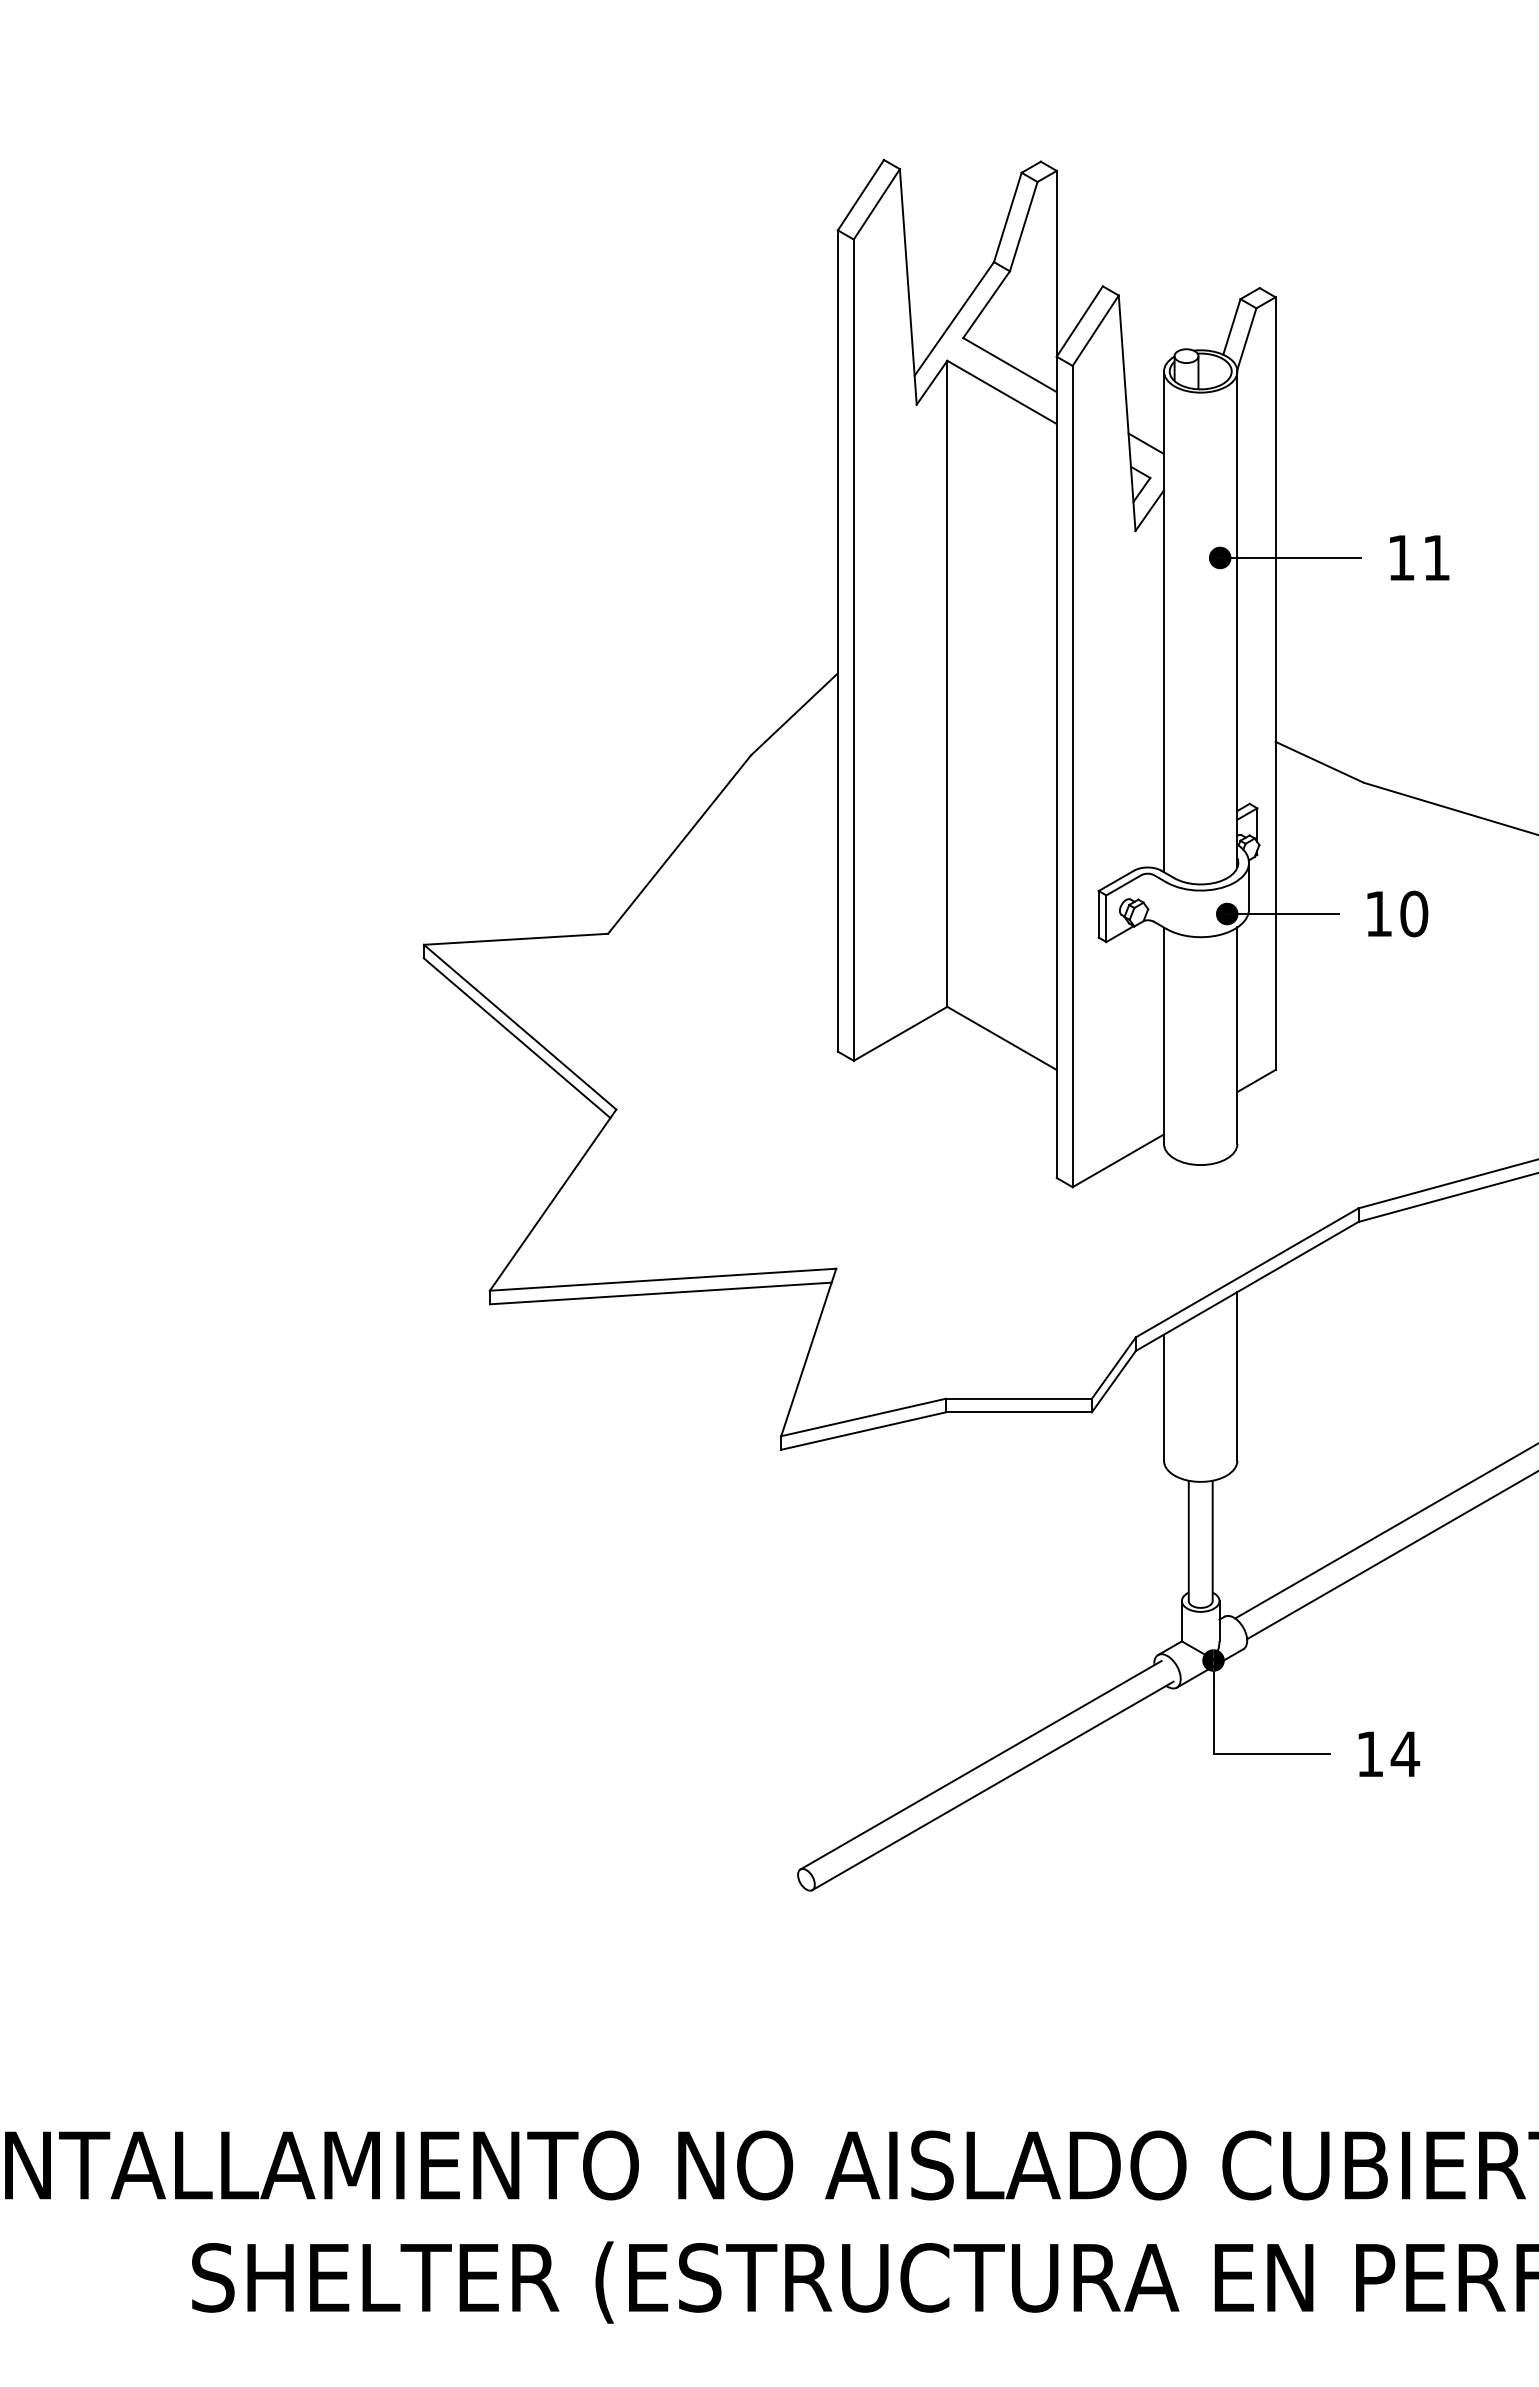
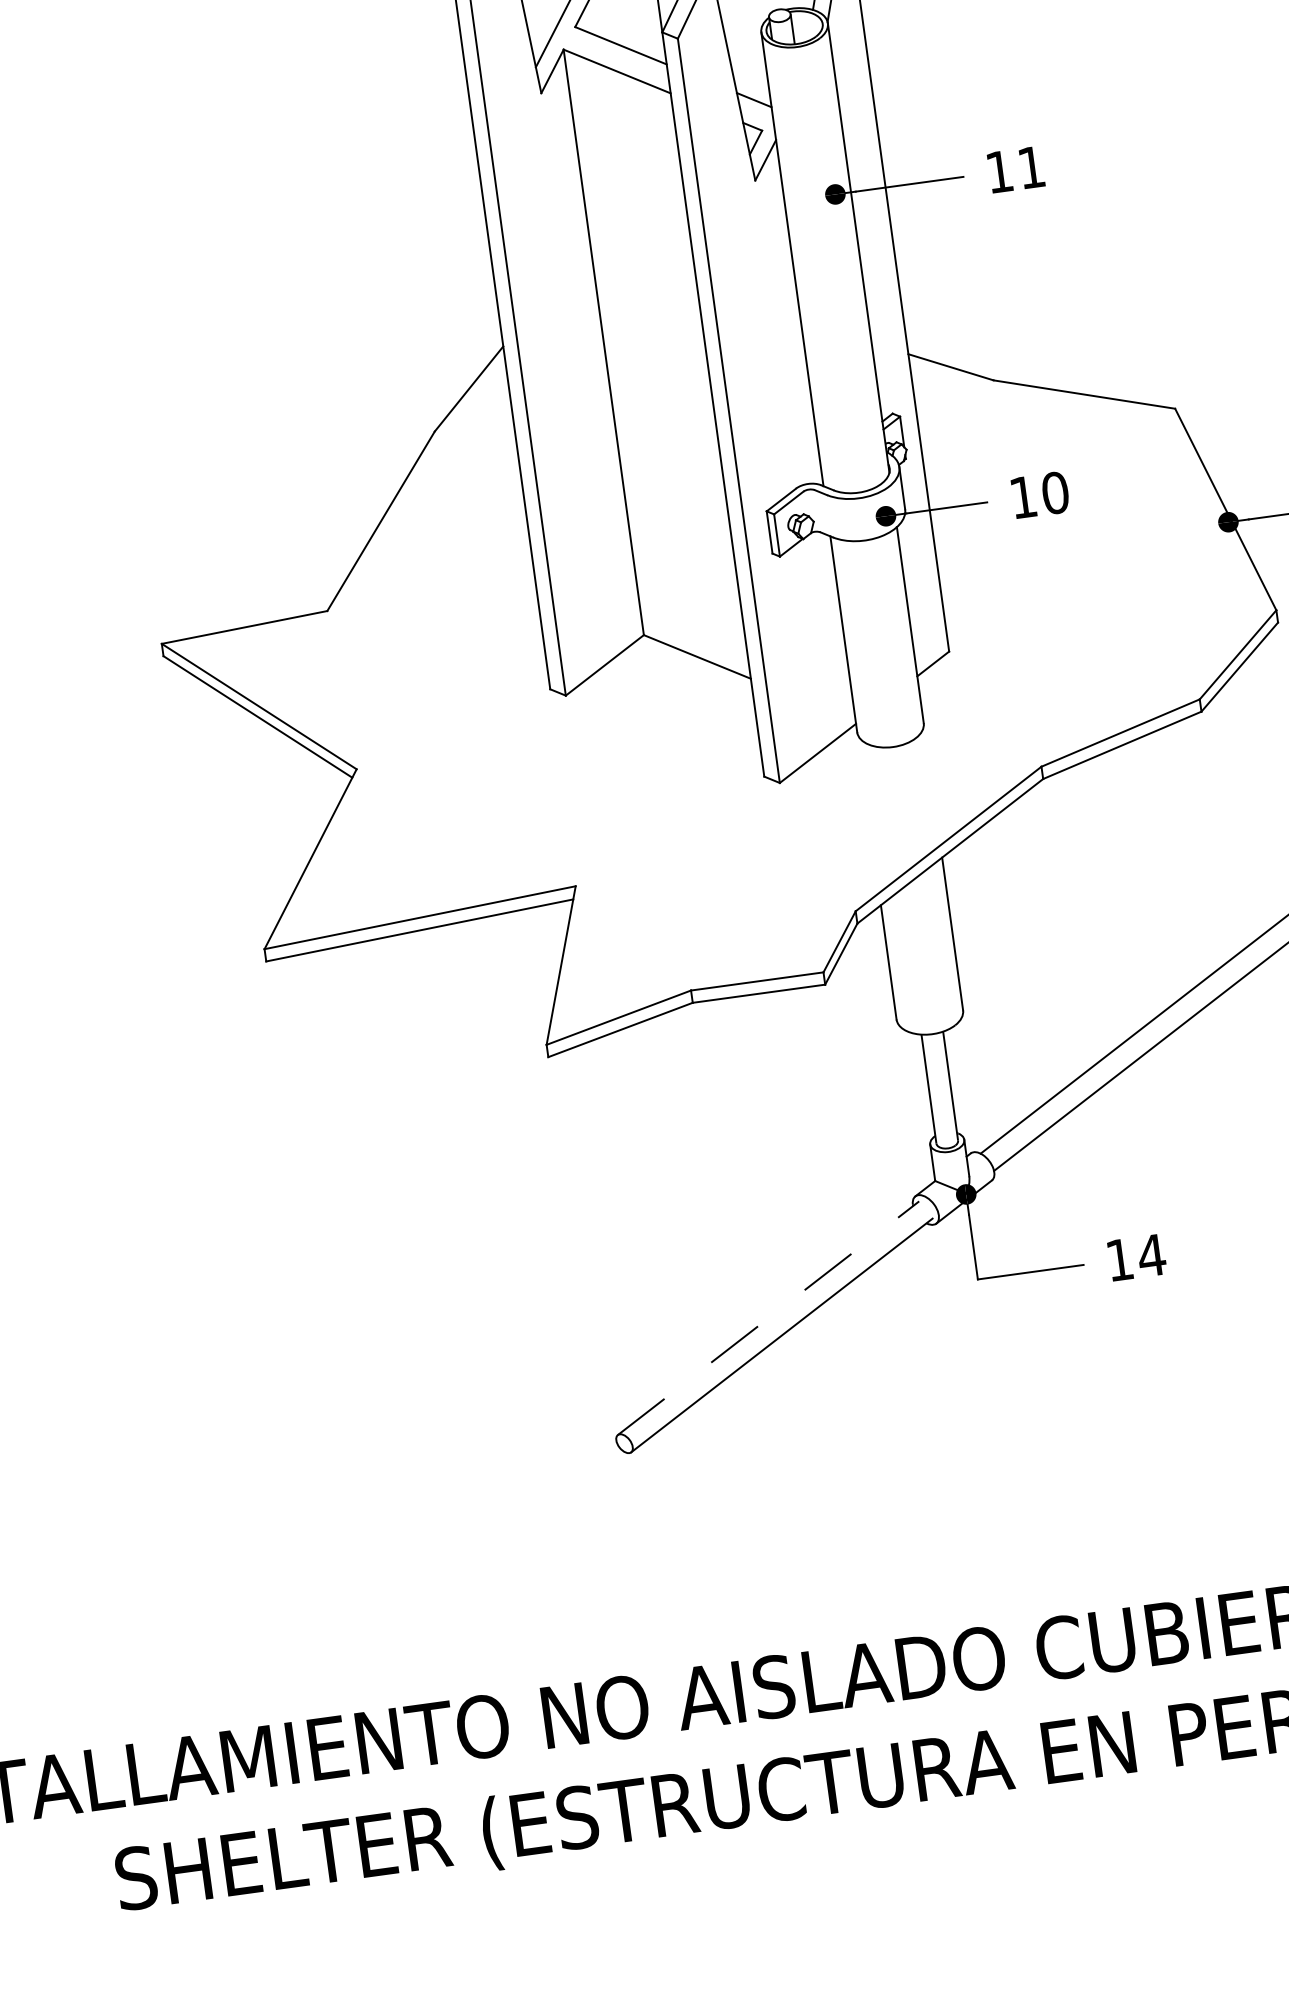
line: (981, 1765) -> (769, 1318), solid -> dashed

